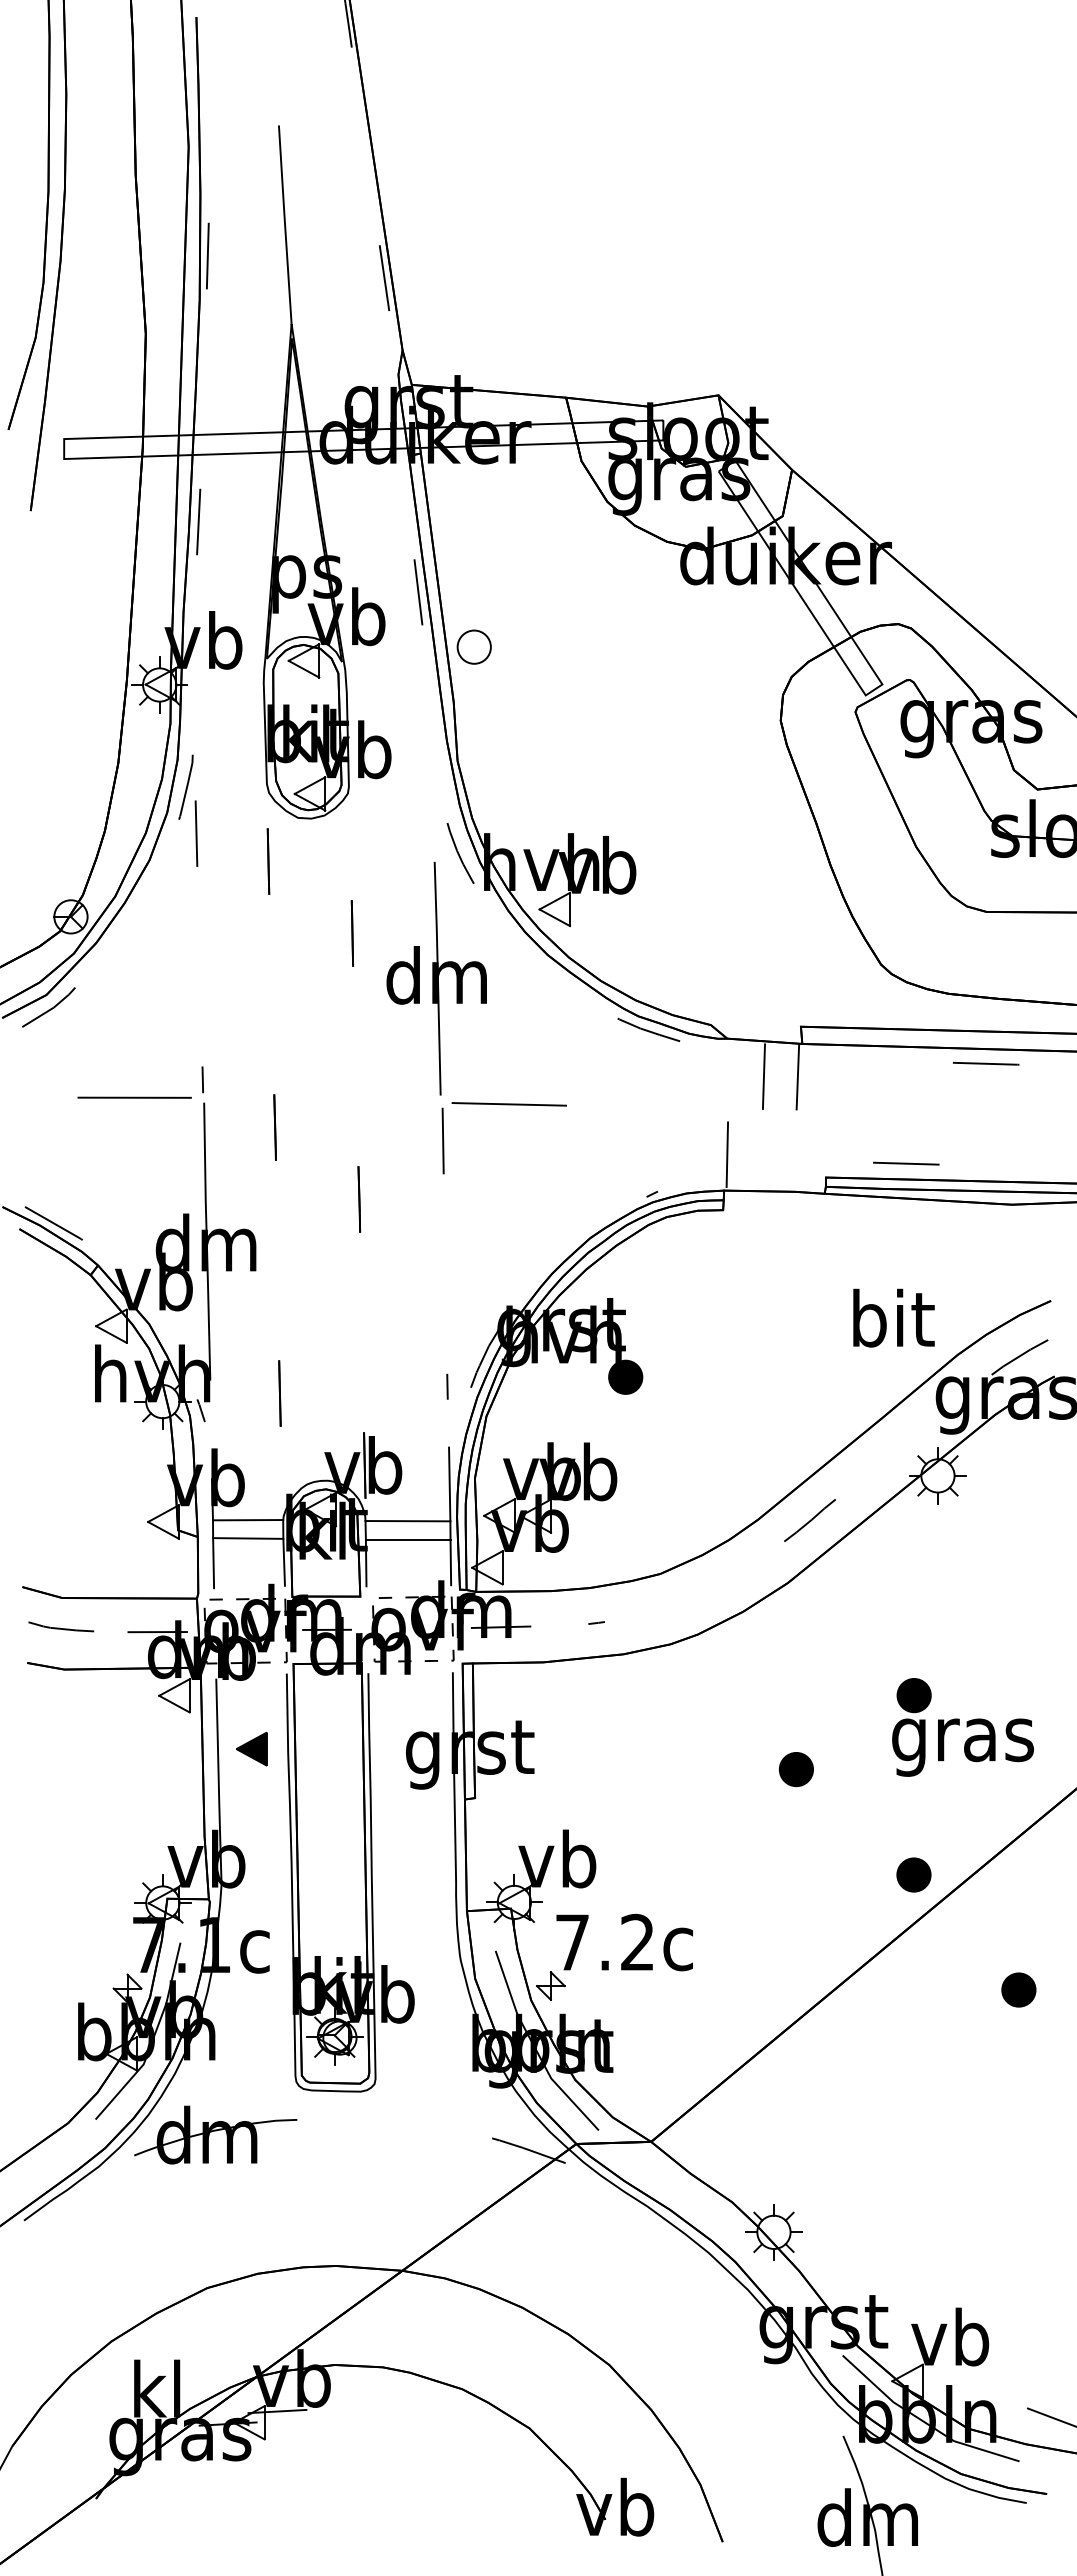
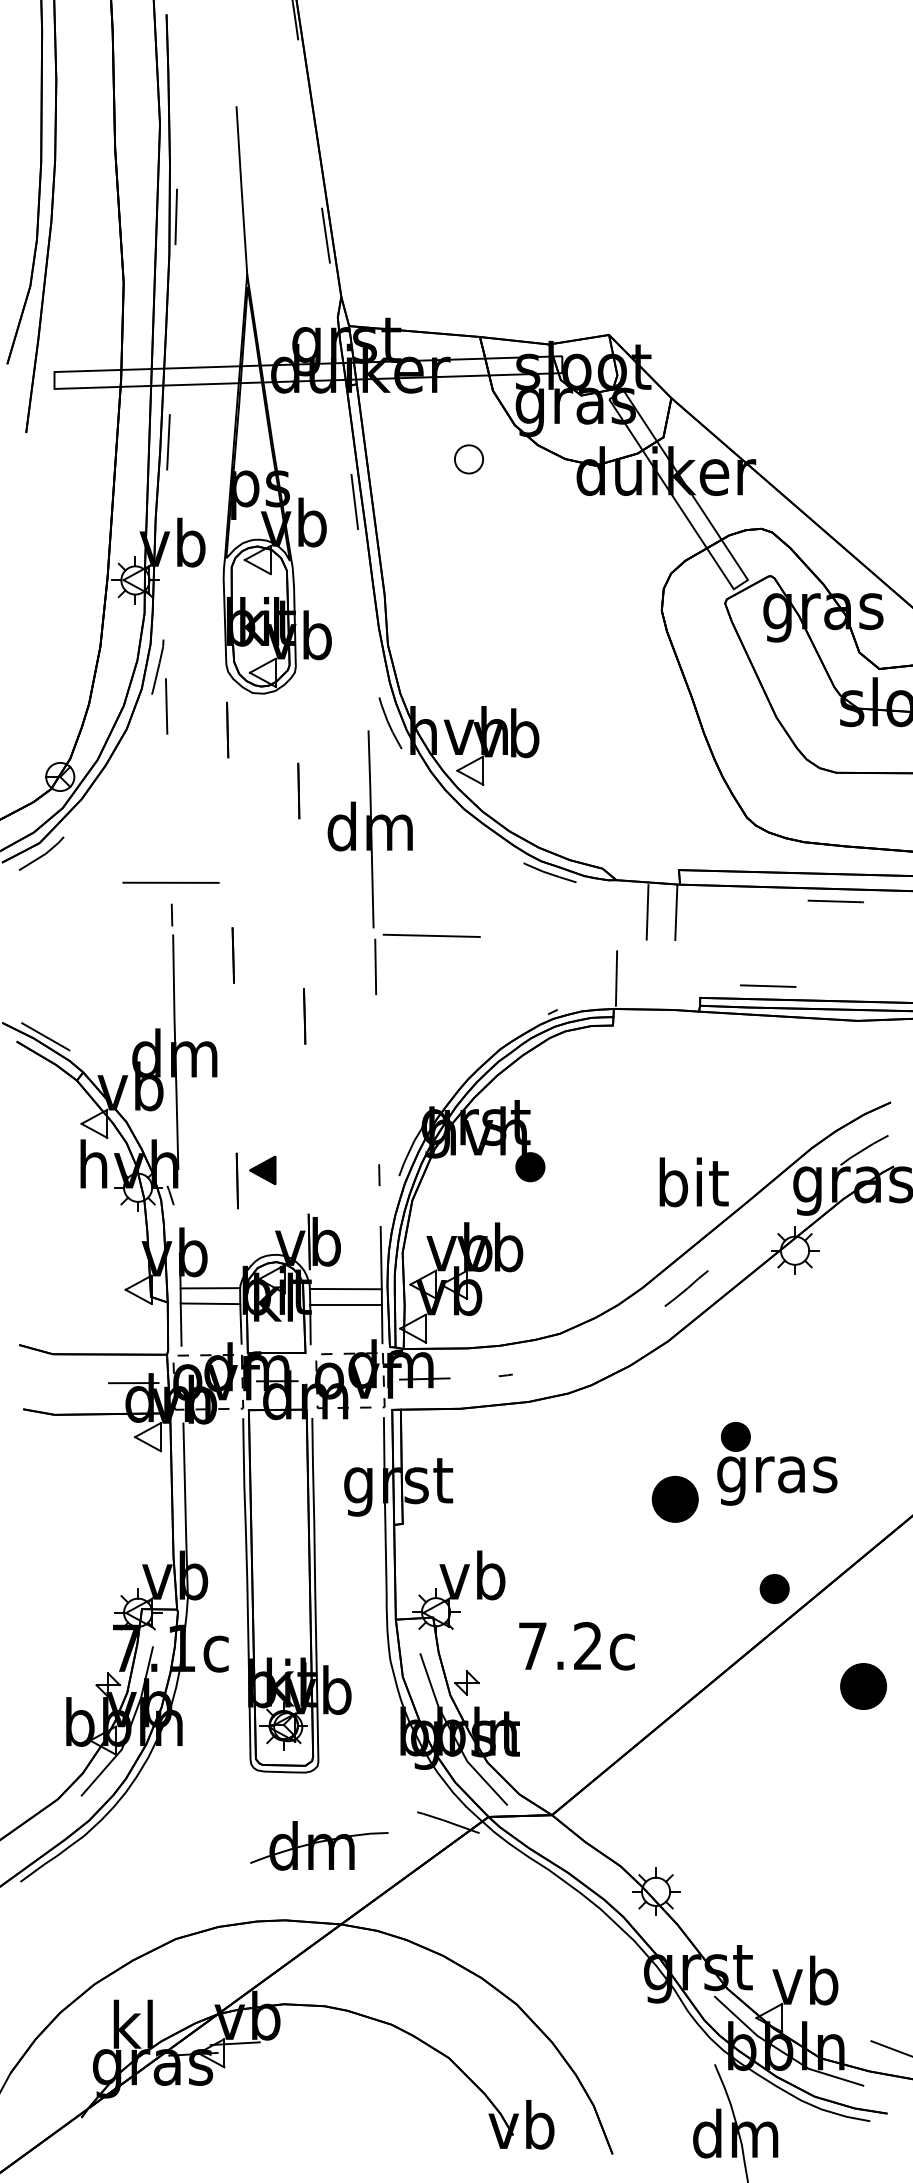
part: (473, 646) -> (468, 458), moved
line: (134, 1097) -> (170, 882), moved
text: (893, 1317) -> (693, 1181), moved
curve: (61, 1628) -> (52, 1380), removed
part: (962, 1727) -> (776, 1463), moved
part: (251, 1748) -> (262, 1169), moved
part: (795, 1769) -> (674, 1499), size x1.6
text: (624, 1942) -> (576, 1646), moved
part: (1018, 1989) -> (863, 1686), size x1.6
part: (215, 2134) -> (319, 1845), moved

